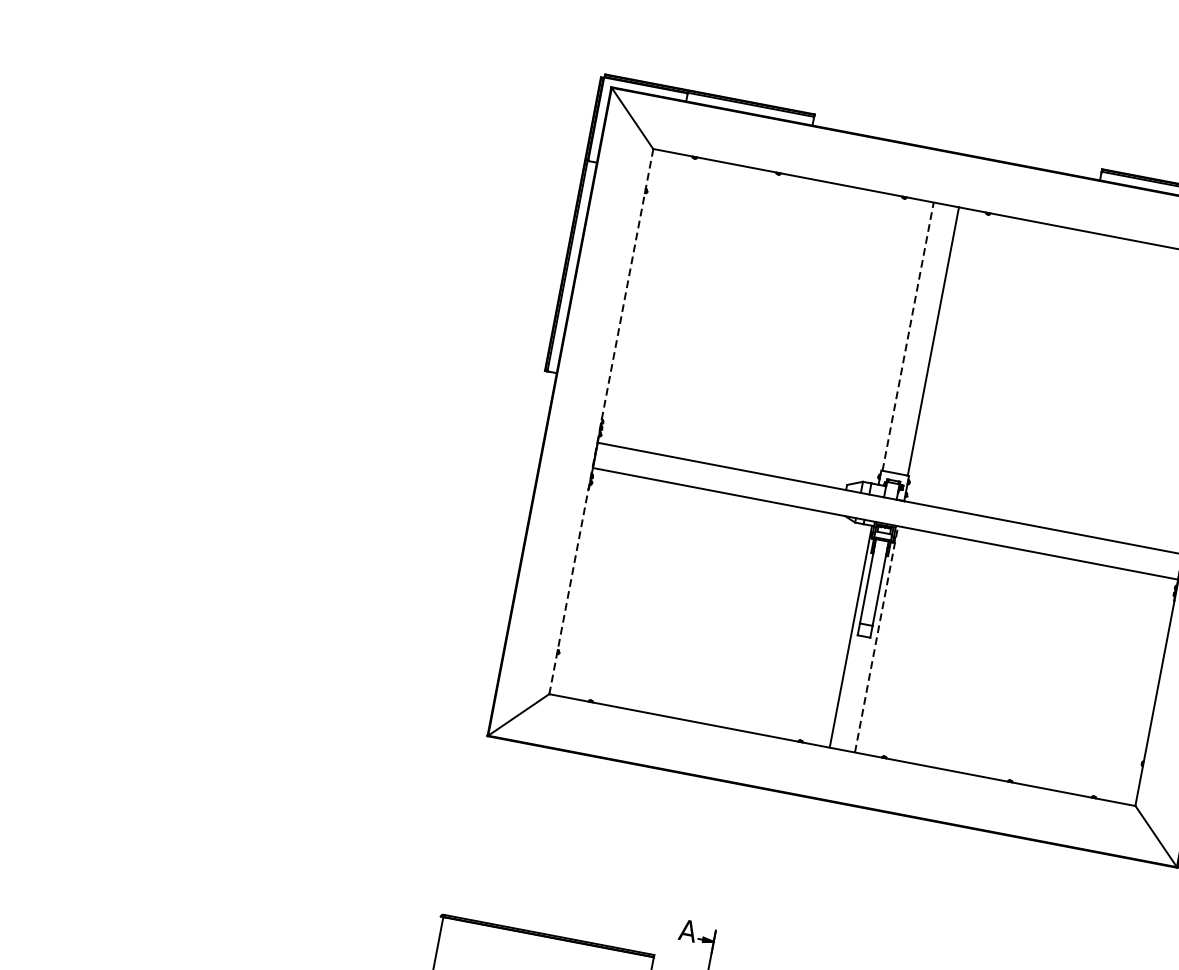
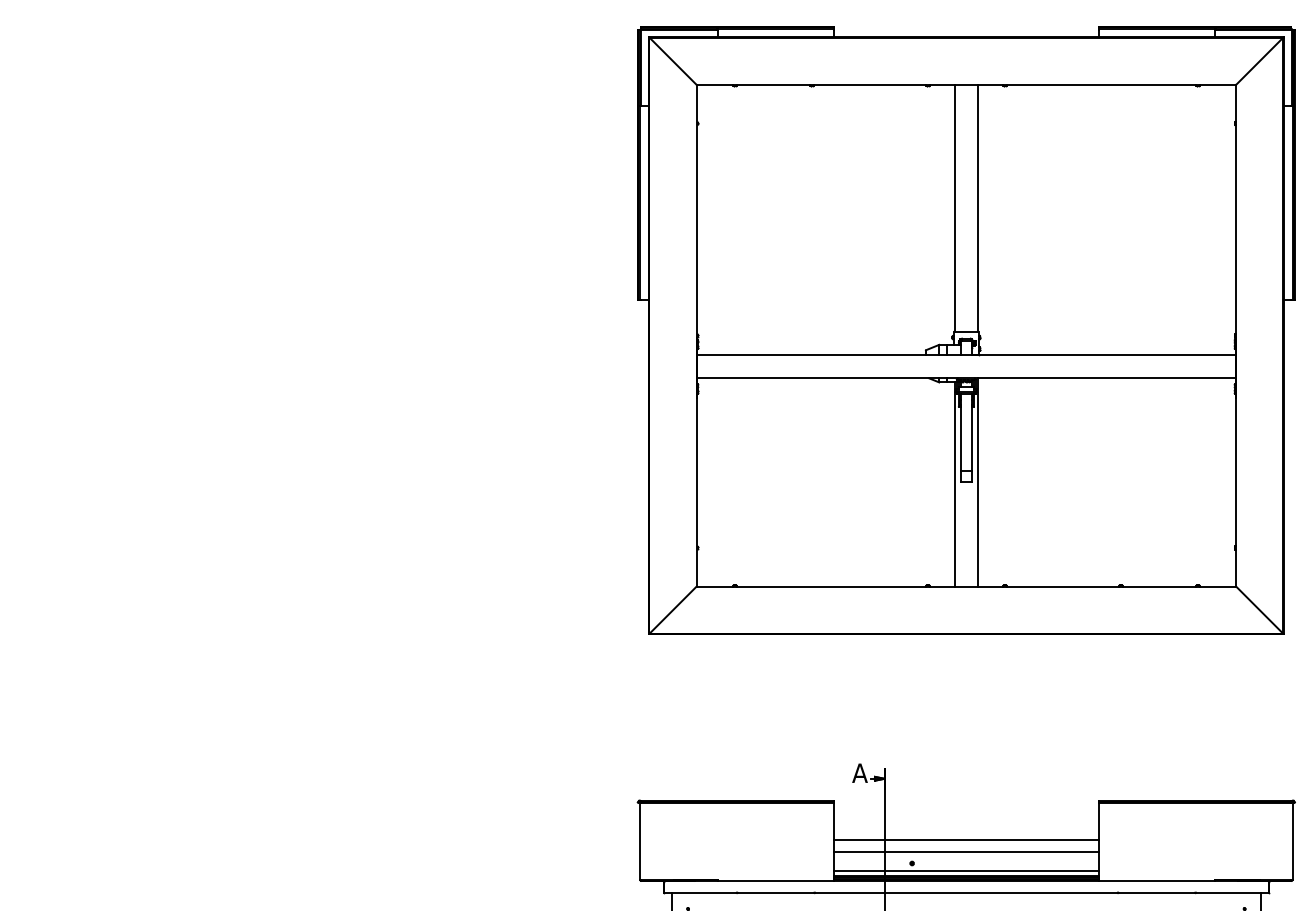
line: (908, 335) -> (954, 207), dashed -> solid
line: (601, 421) -> (696, 335), dashed -> solid
line: (877, 639) -> (978, 482), dashed -> solid

